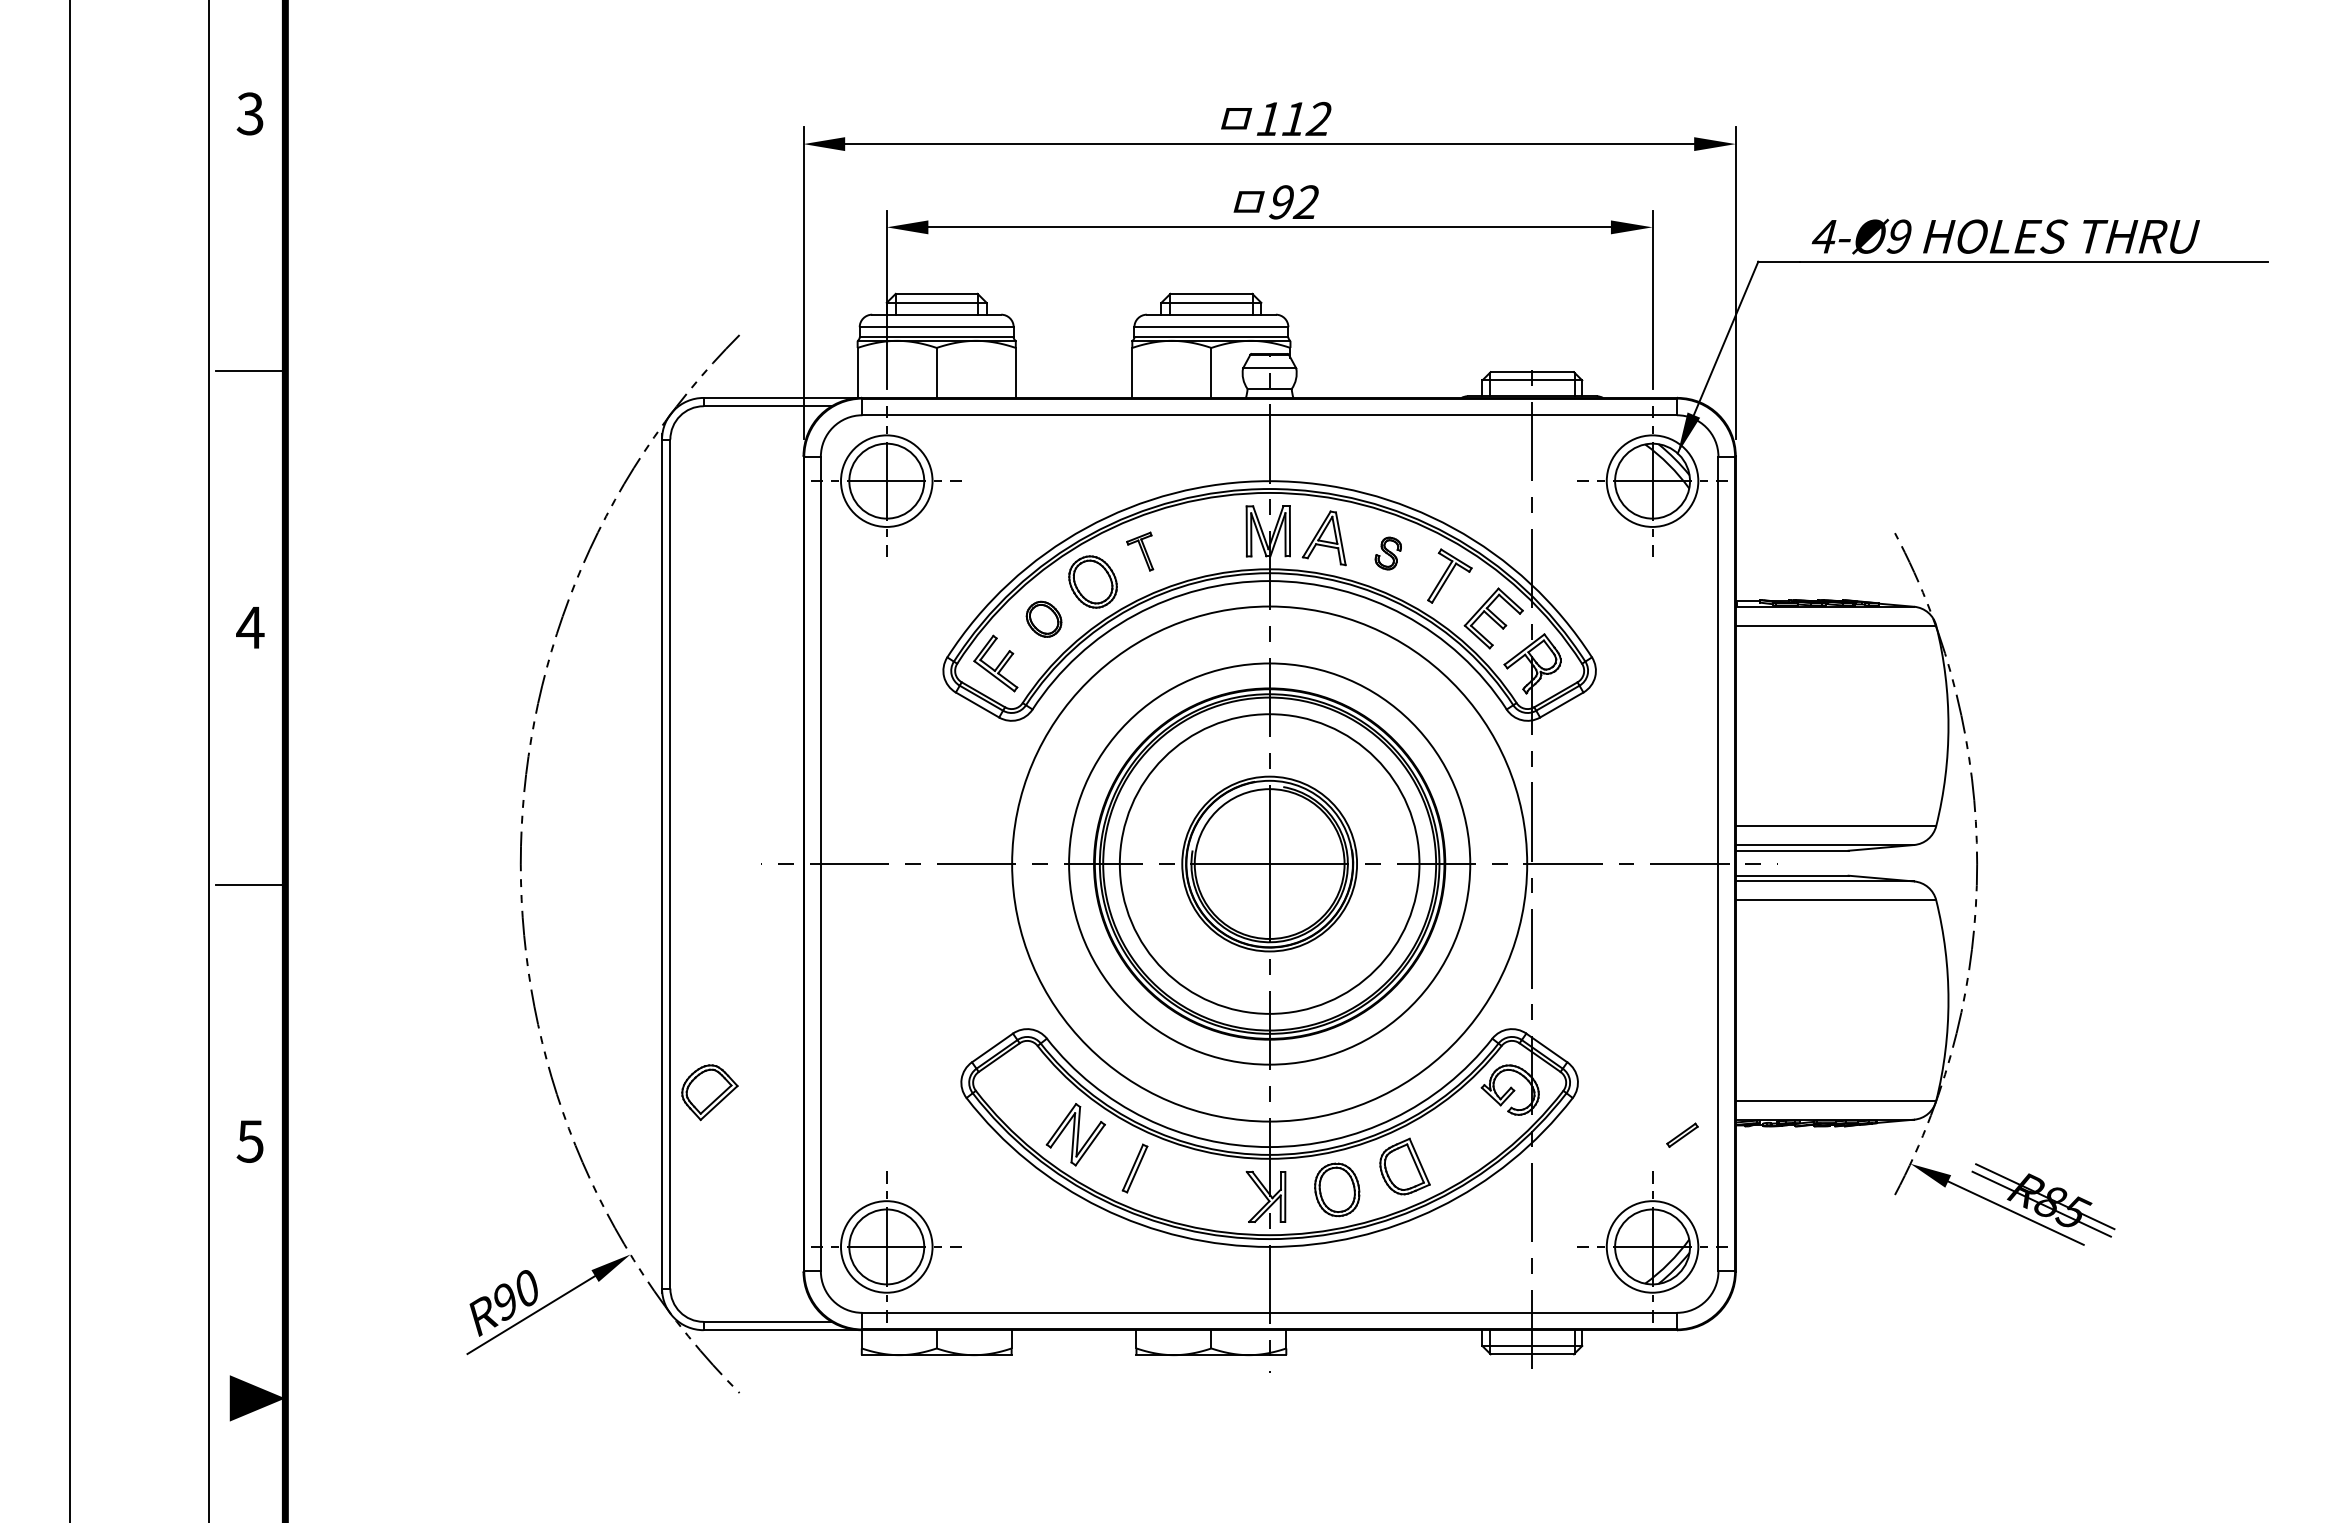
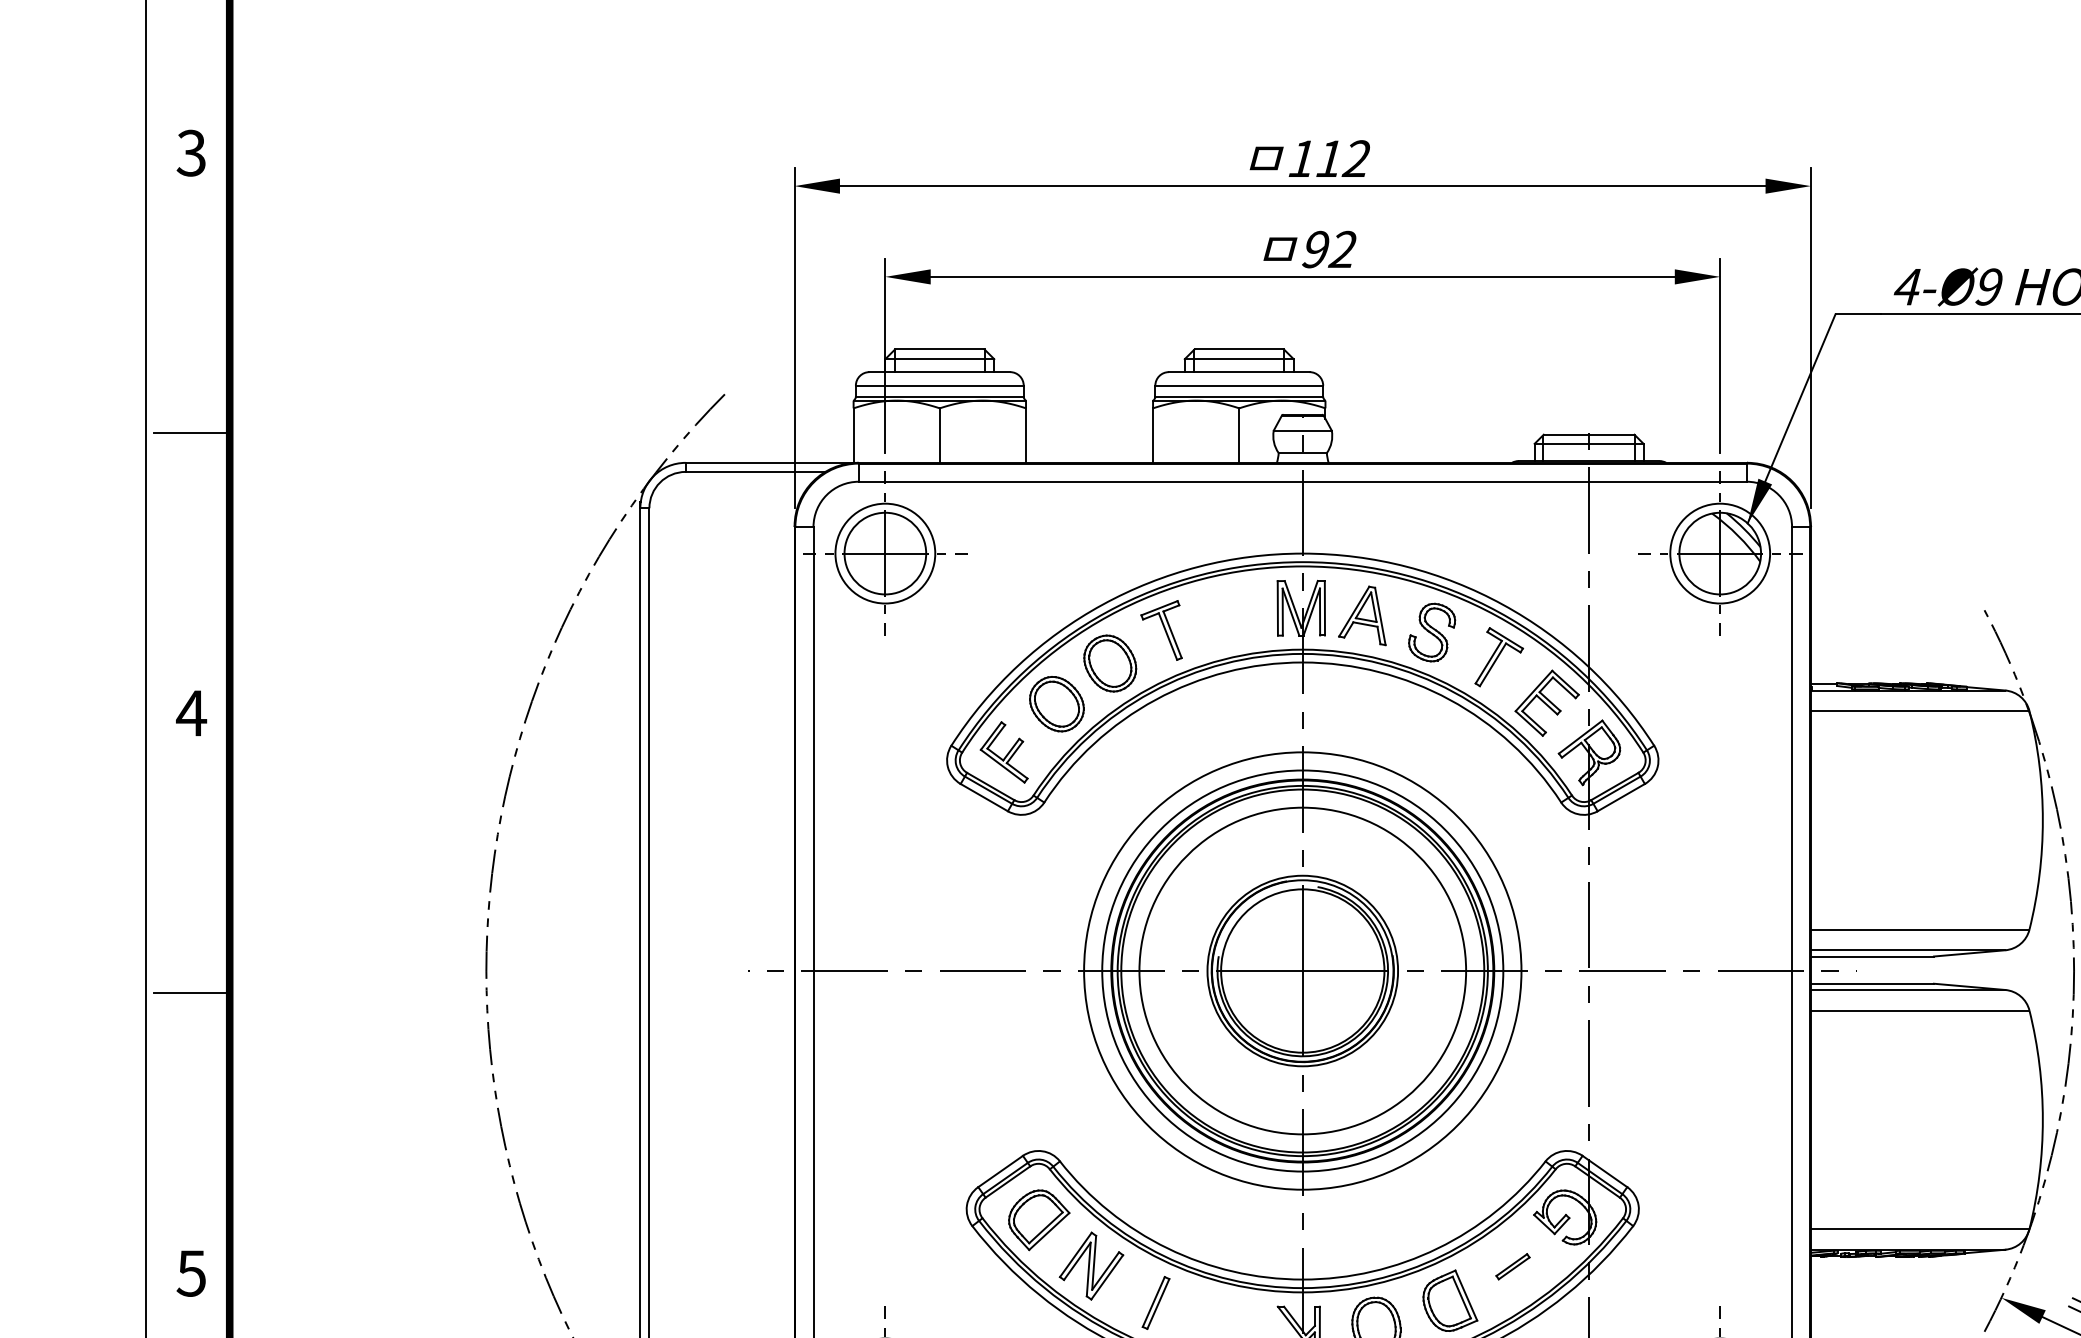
part: (1139, 551) -> (1160, 630), size x1.43
part: (1388, 553) -> (1432, 632), size x1.67
part: (1043, 619) -> (1056, 704), size x1.43
circle: (1269, 864) -> (1302, 971), size x0.71
part: (709, 1092) -> (1038, 1220), moved
part: (1682, 1134) -> (1513, 1265), moved

